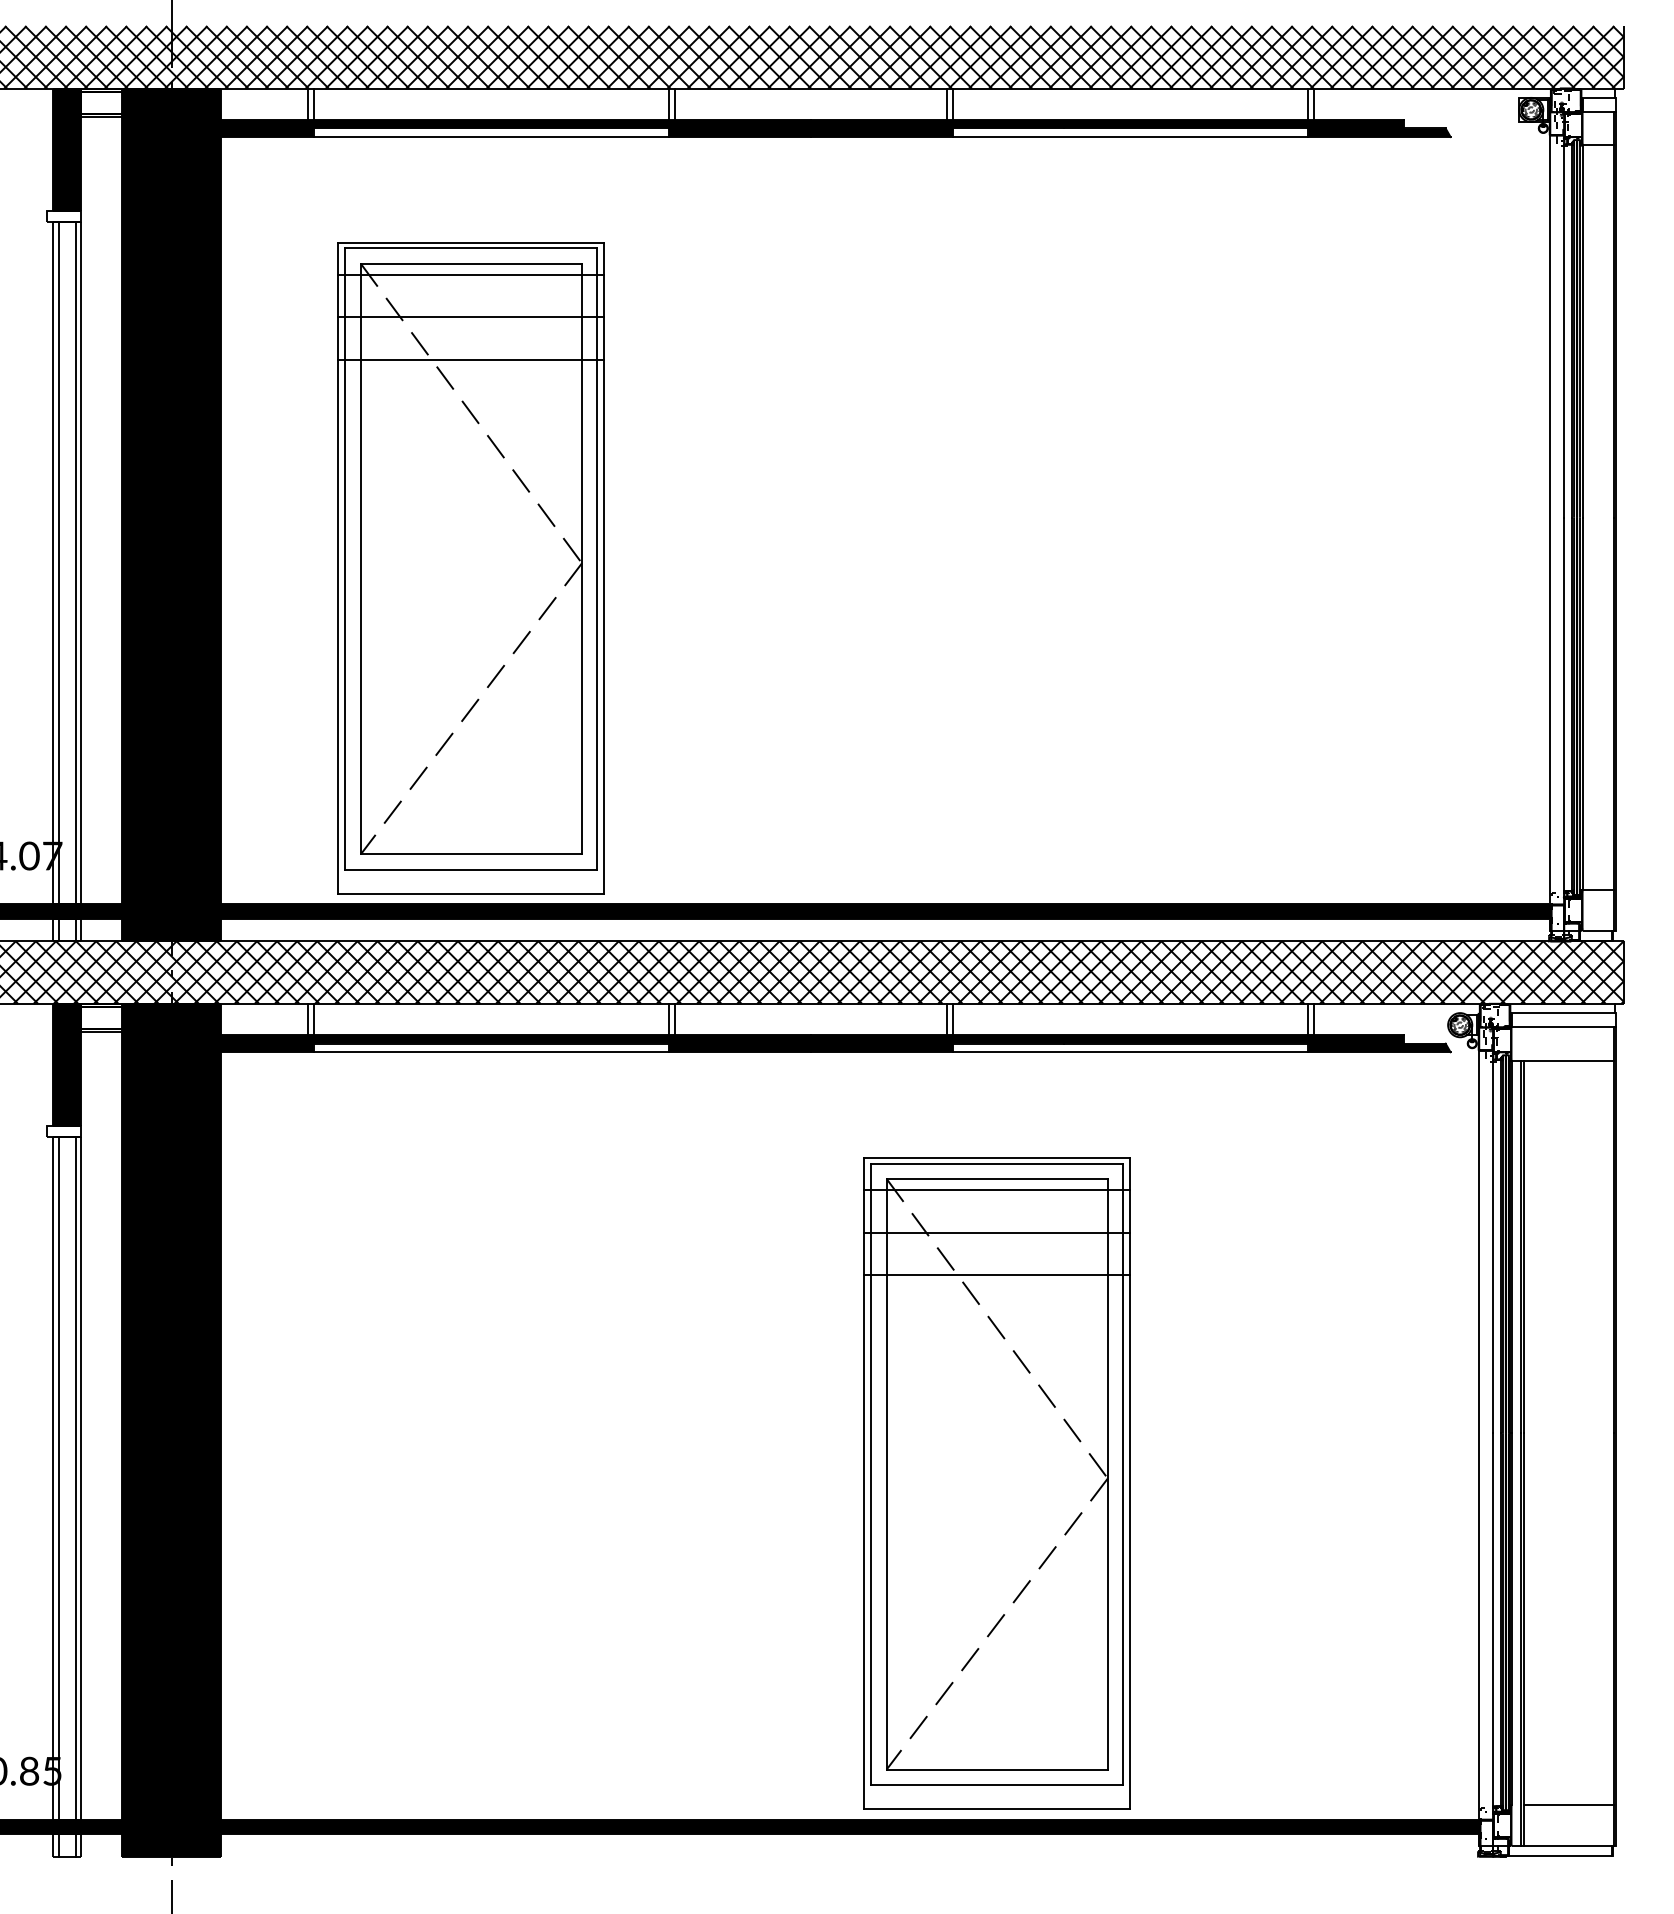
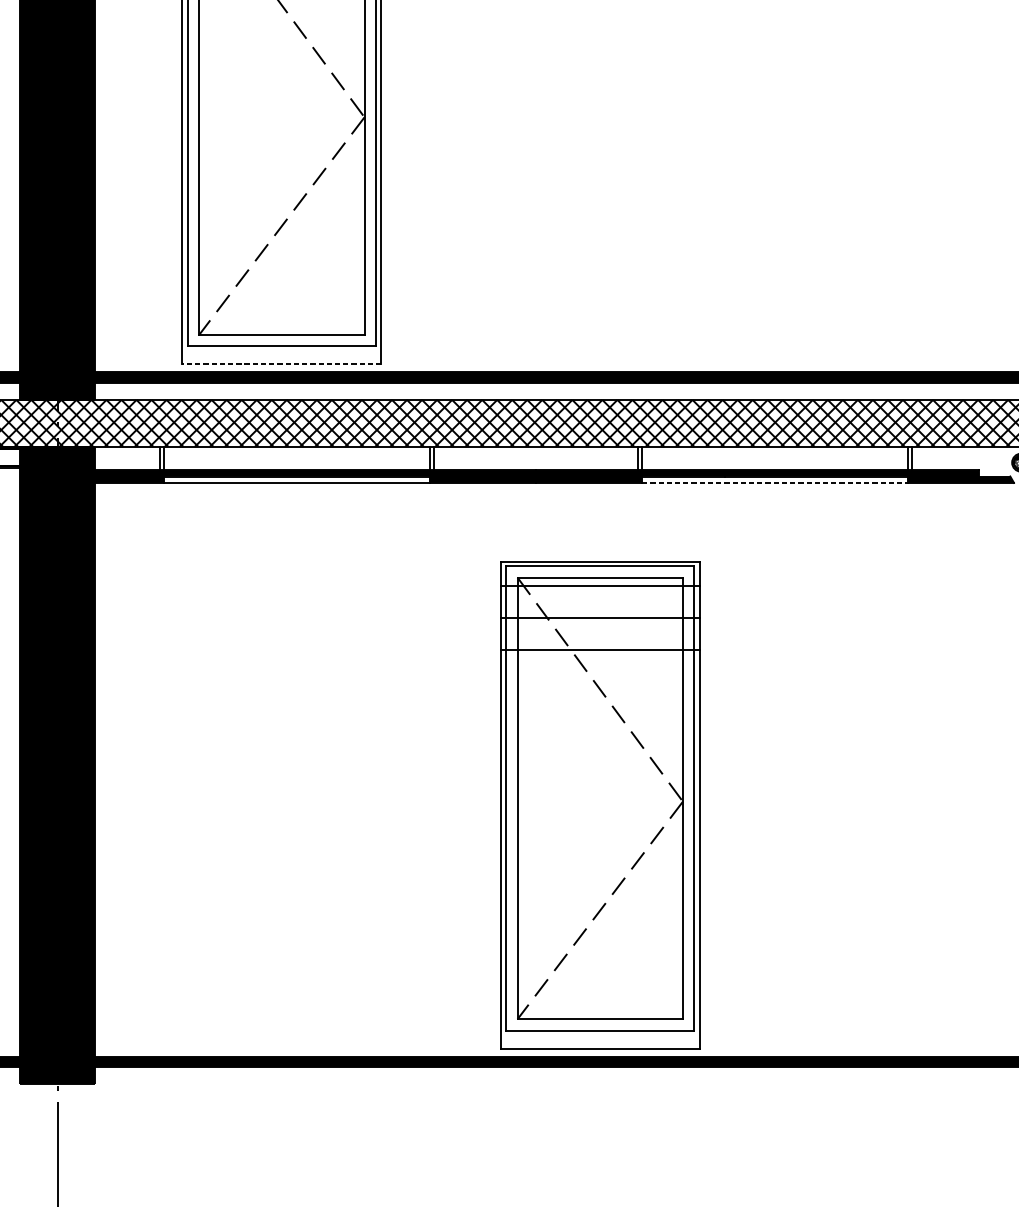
line: (470, 893) -> (281, 364), solid -> dashed
line: (1130, 1052) -> (774, 483), solid -> dashed
part: (996, 1483) -> (599, 805), moved

